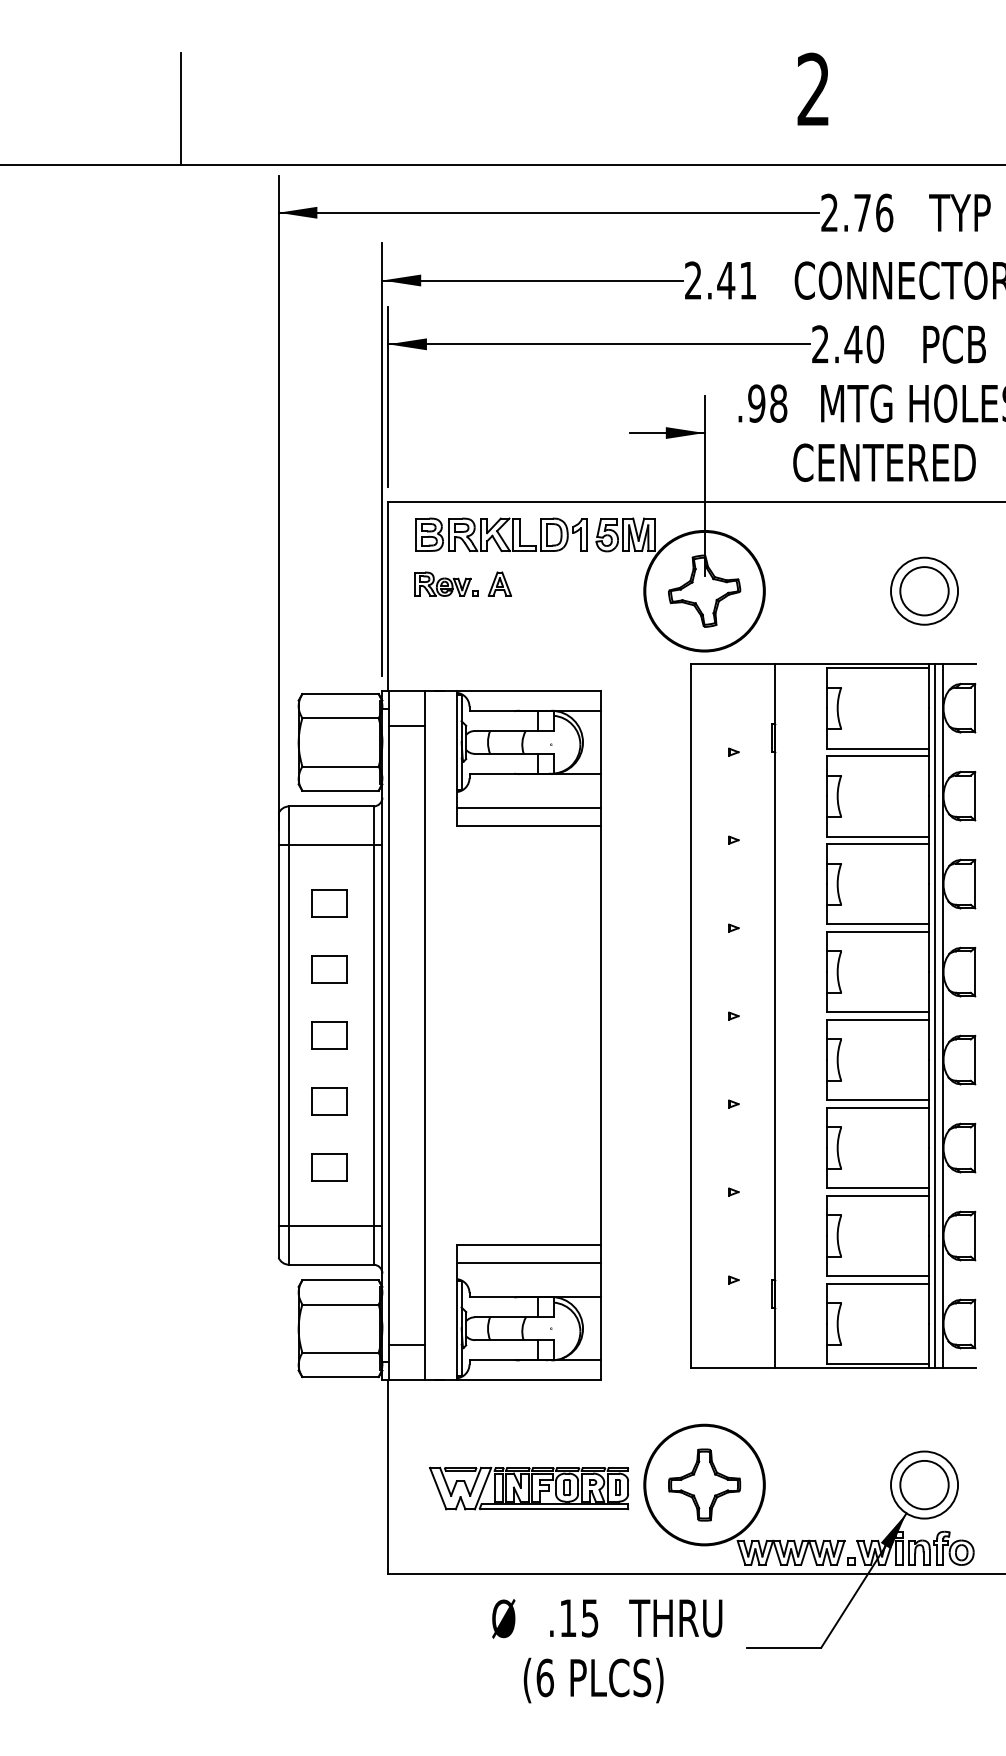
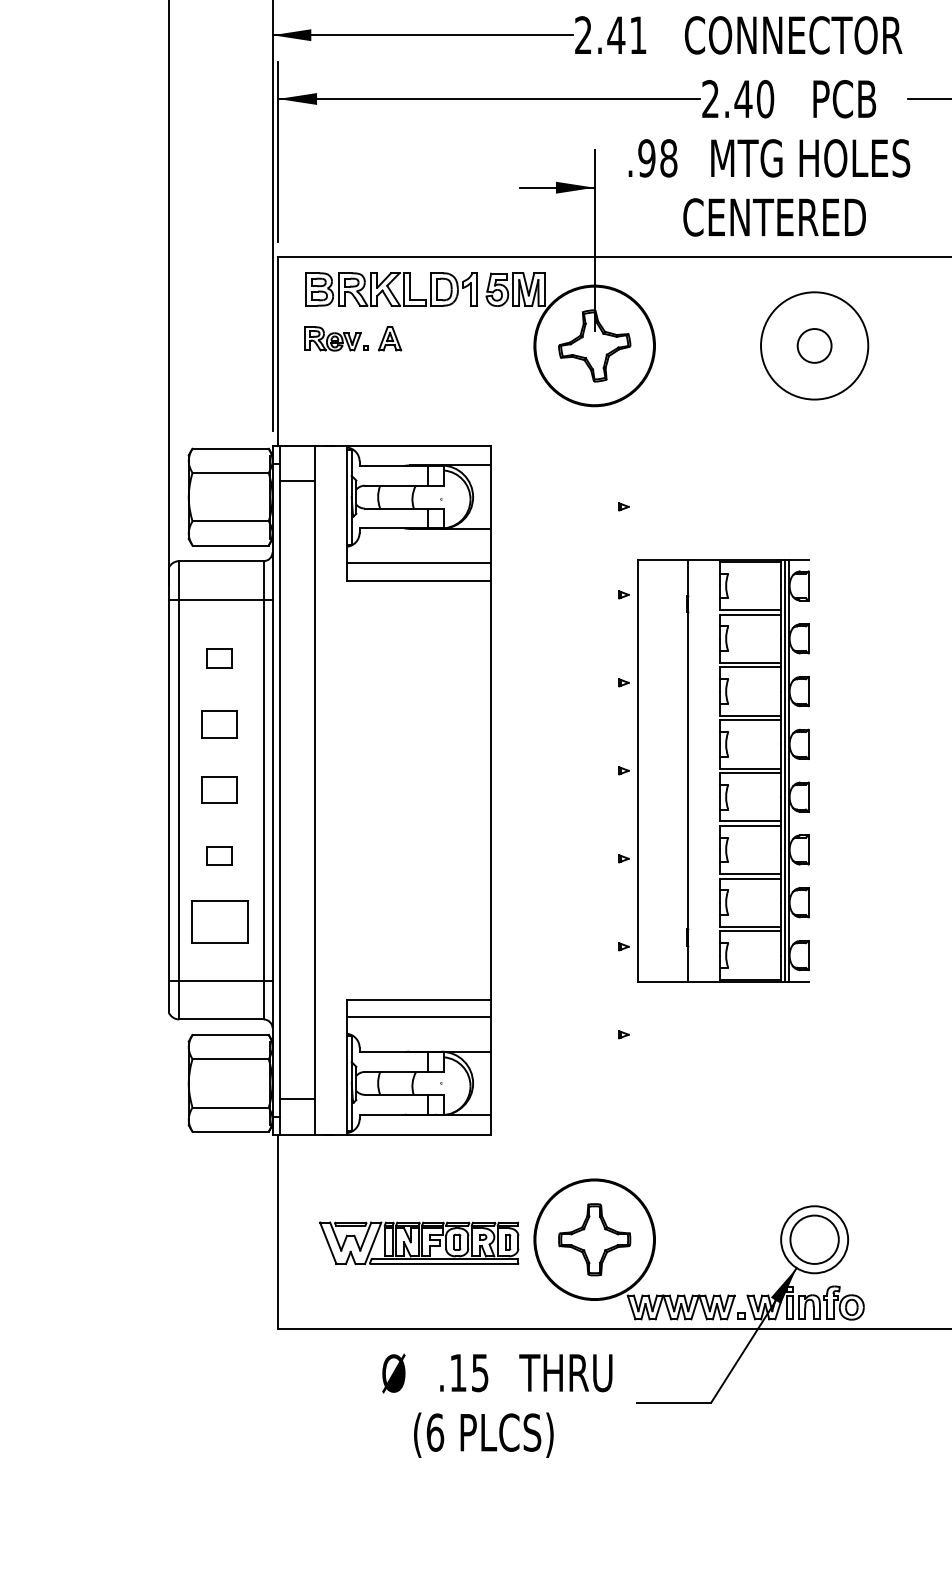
circle: (924, 590) -> (814, 345), size x1.6
circle: (924, 591) -> (814, 346), size x0.7
part: (329, 903) -> (219, 658), size x0.7
part: (833, 1015) -> (723, 770), size x0.6
part: (329, 1101) -> (219, 856), size x0.7
part: (329, 1167) -> (219, 922), size x1.6

